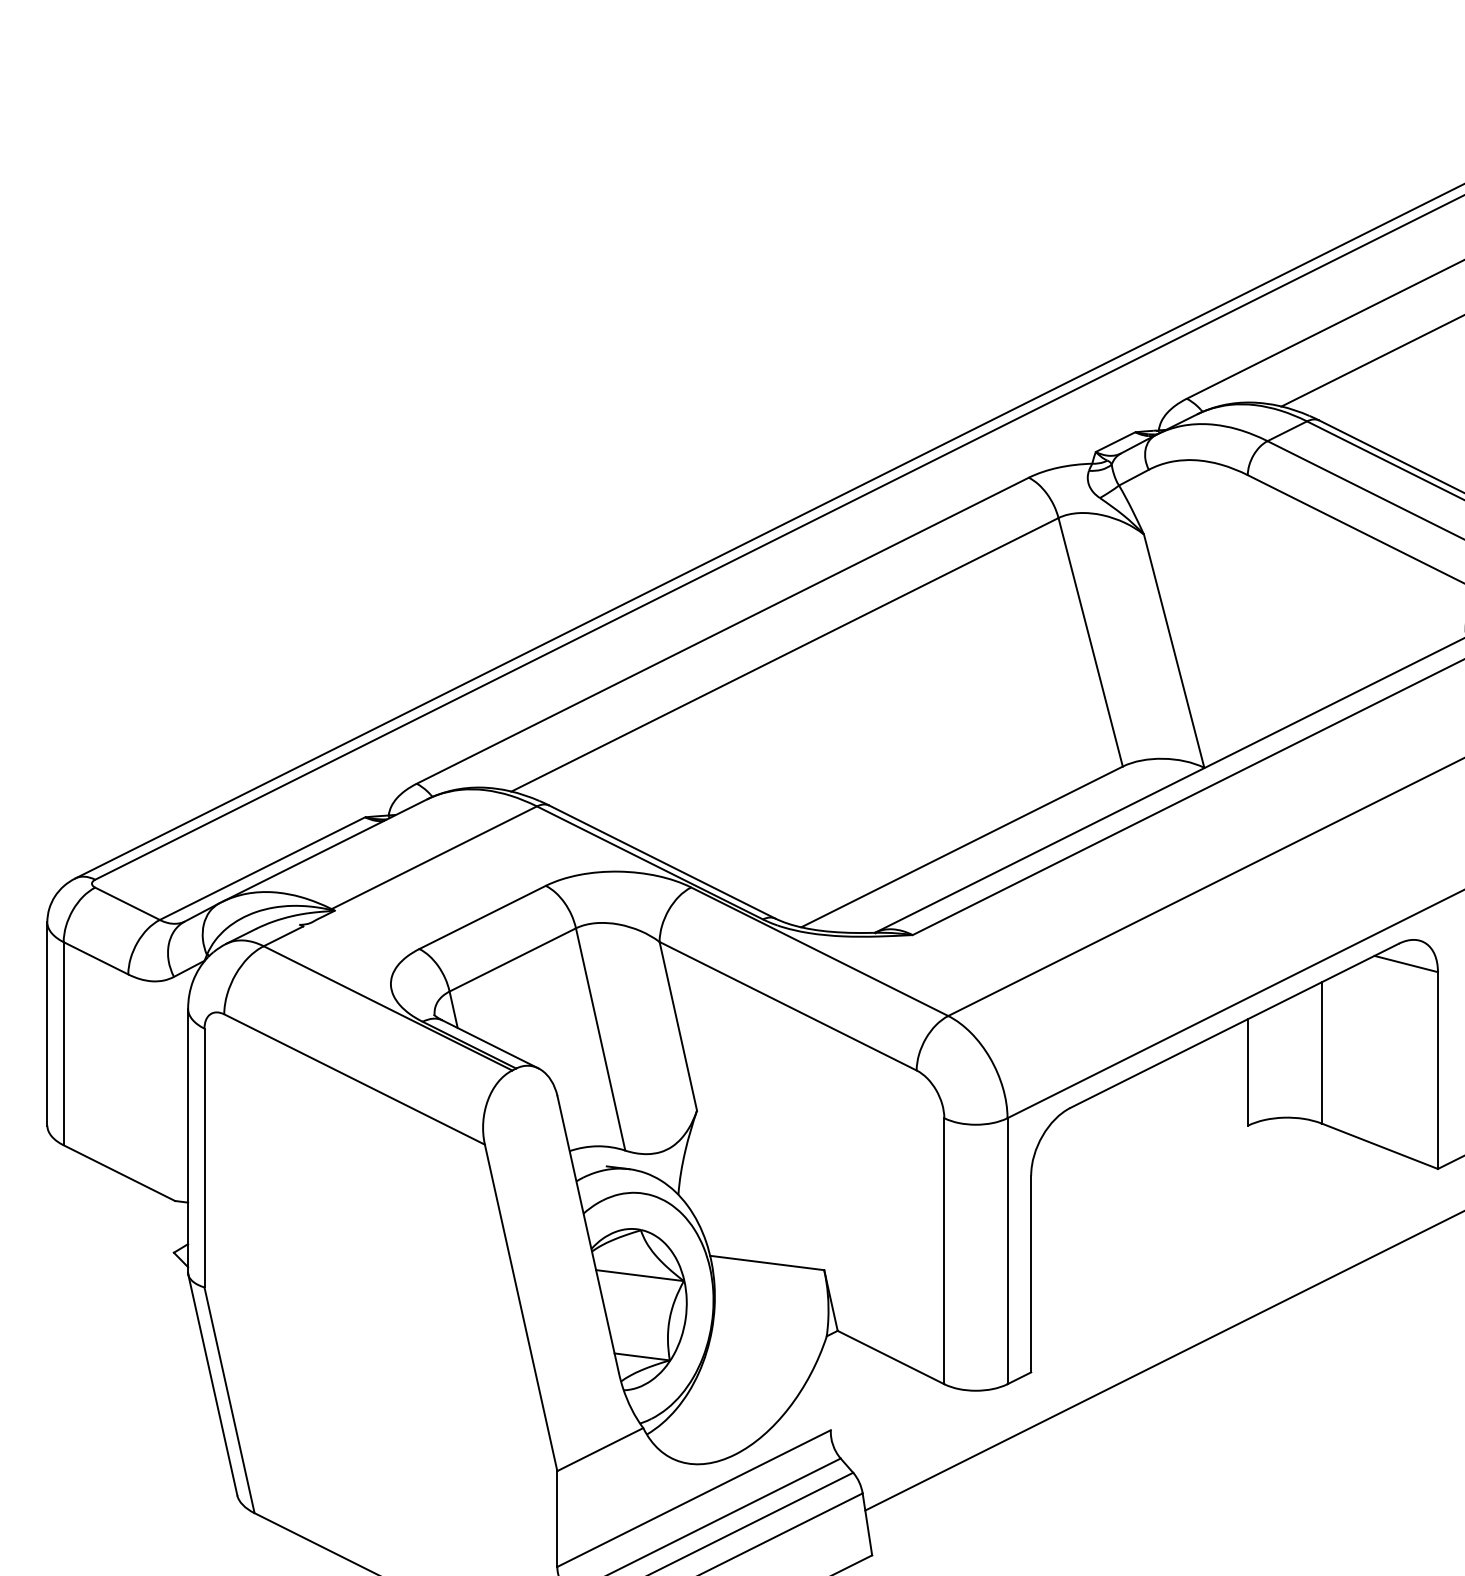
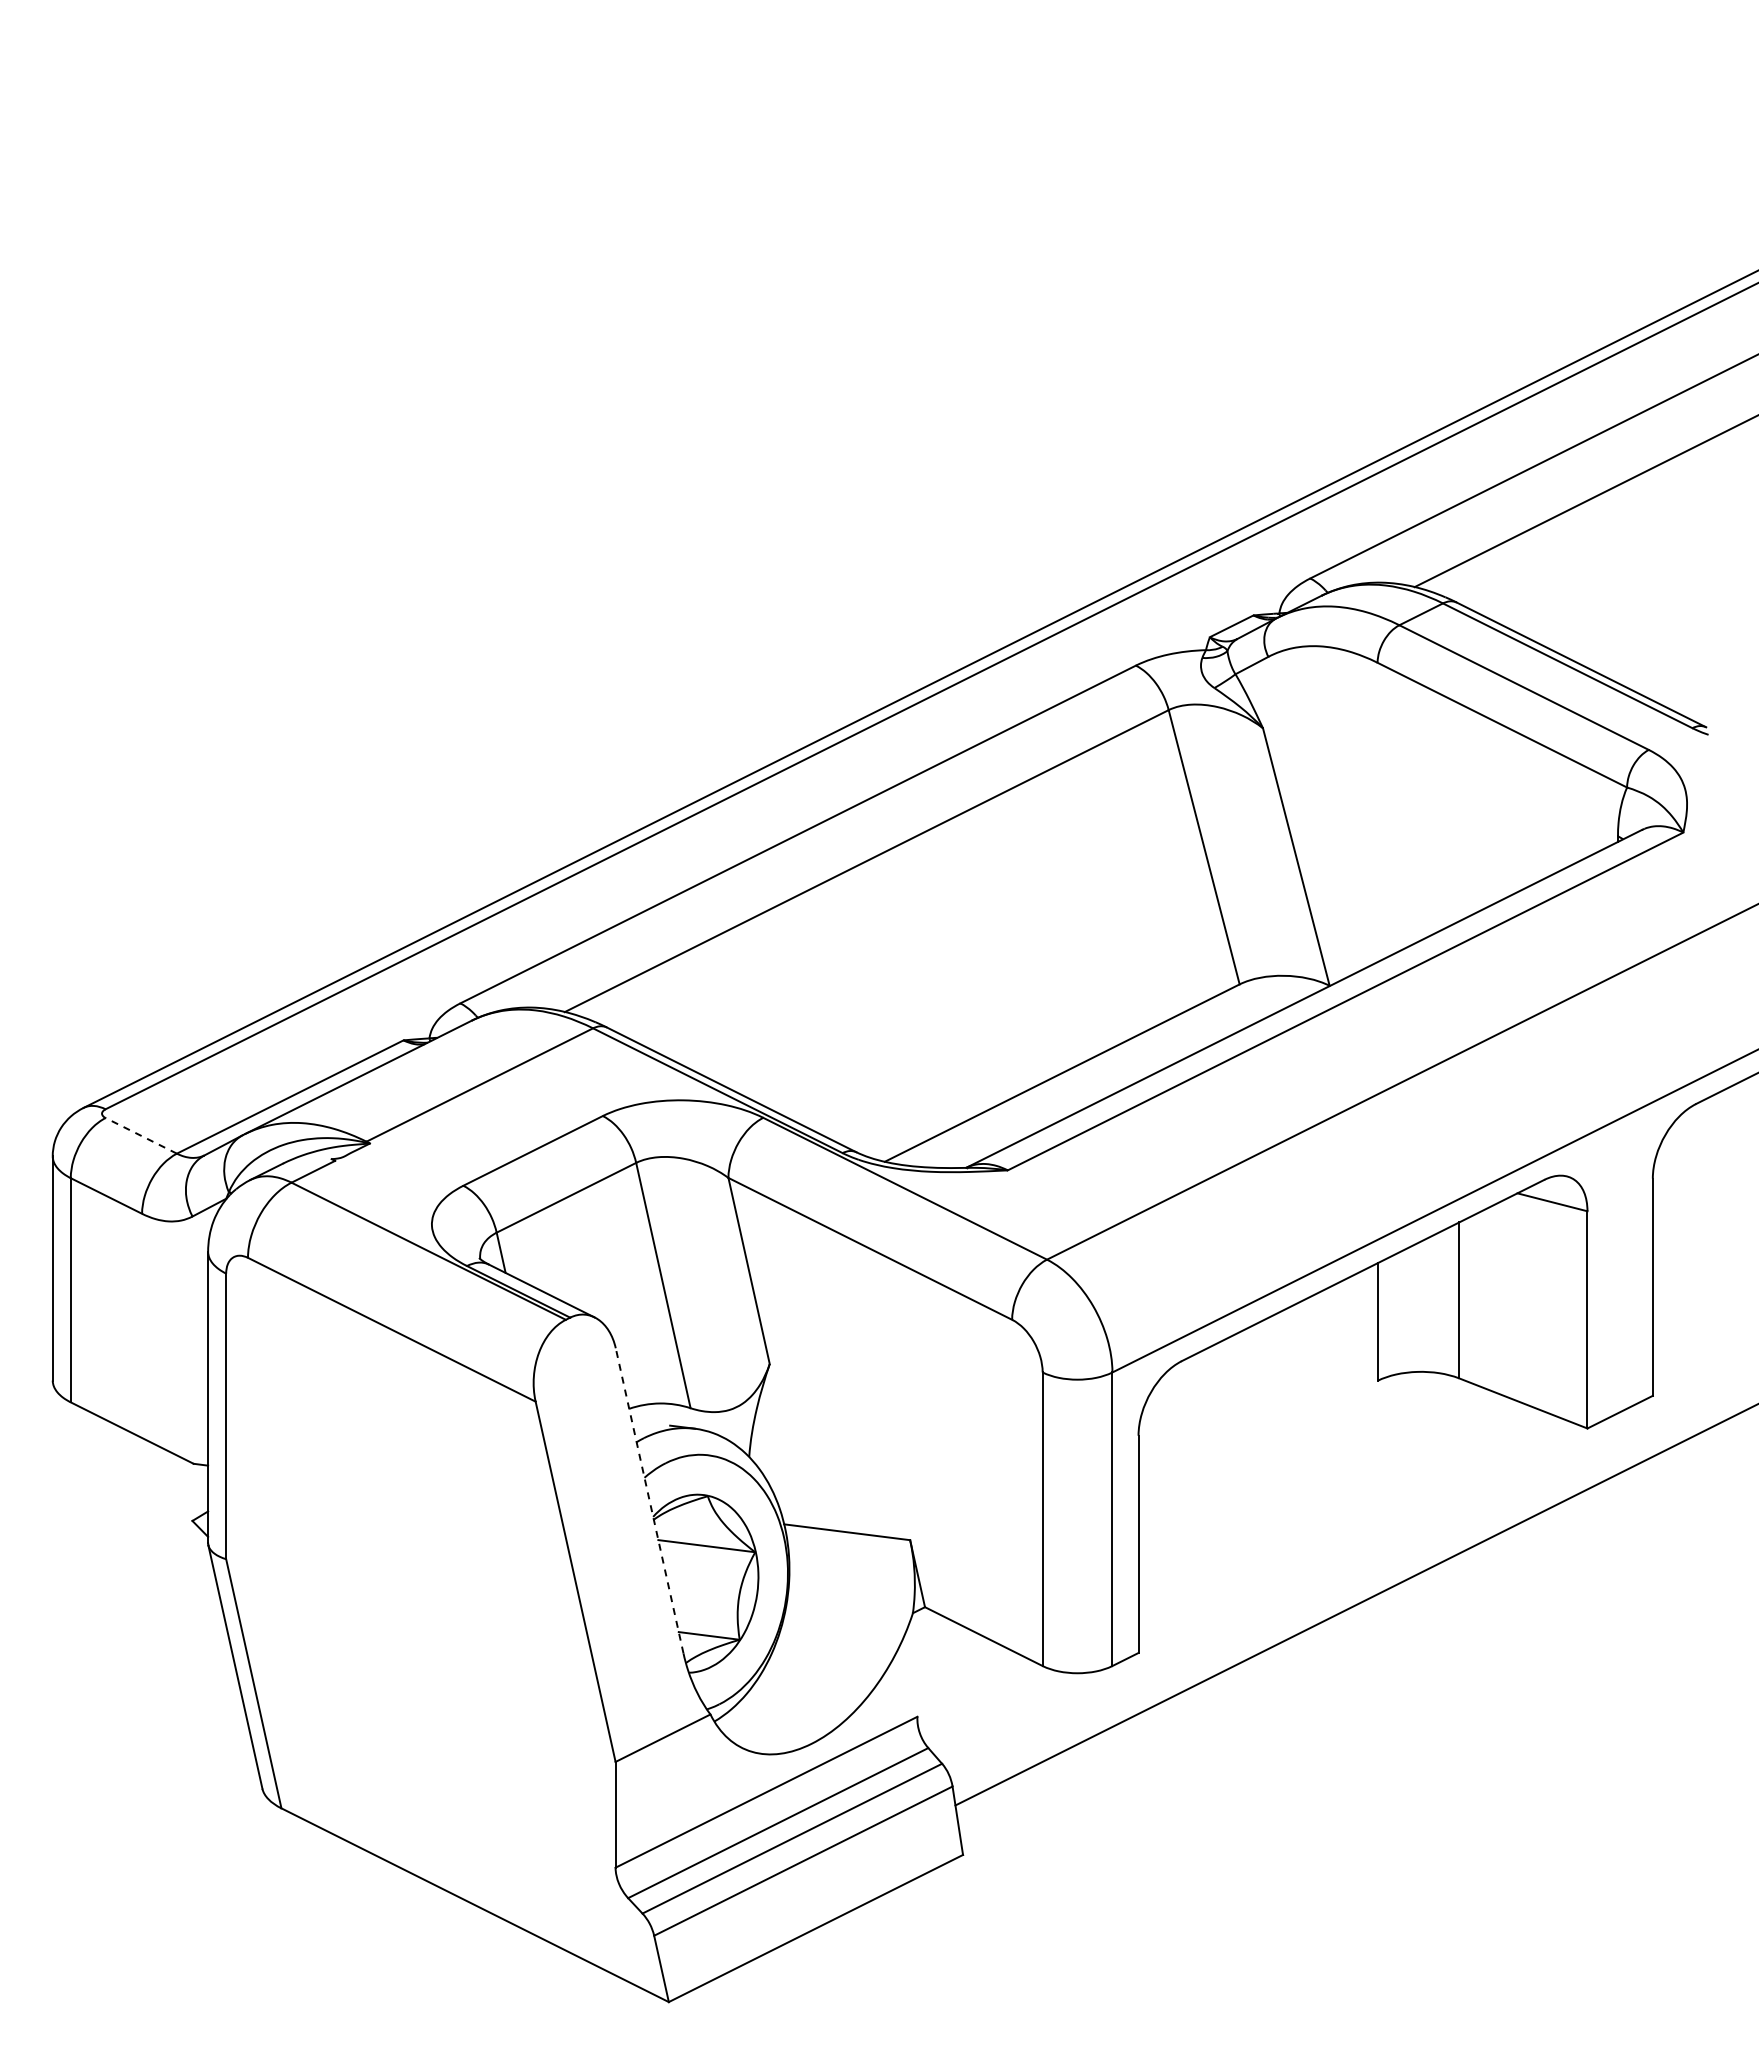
line: (127, 903) -> (141, 1135), solid -> dashed
line: (588, 1234) -> (649, 1500), solid -> dashed

